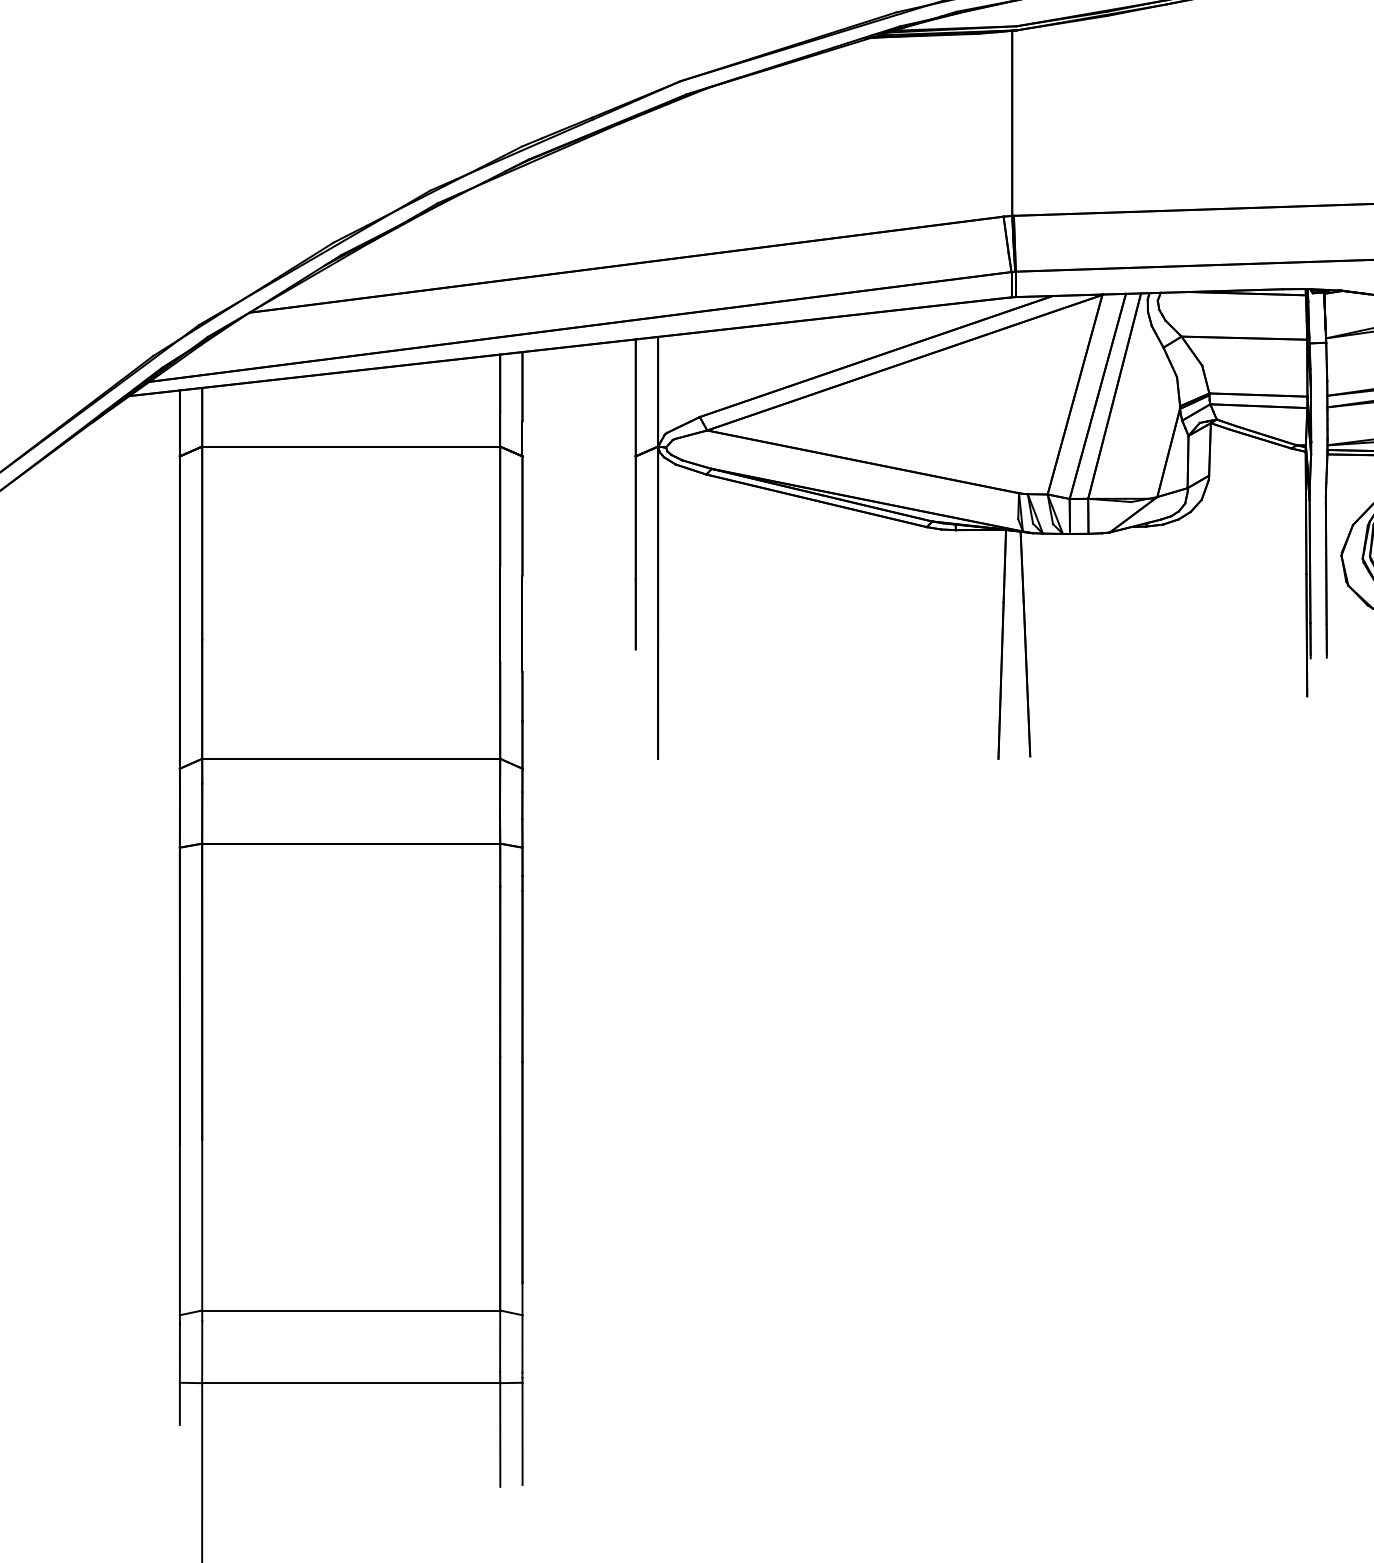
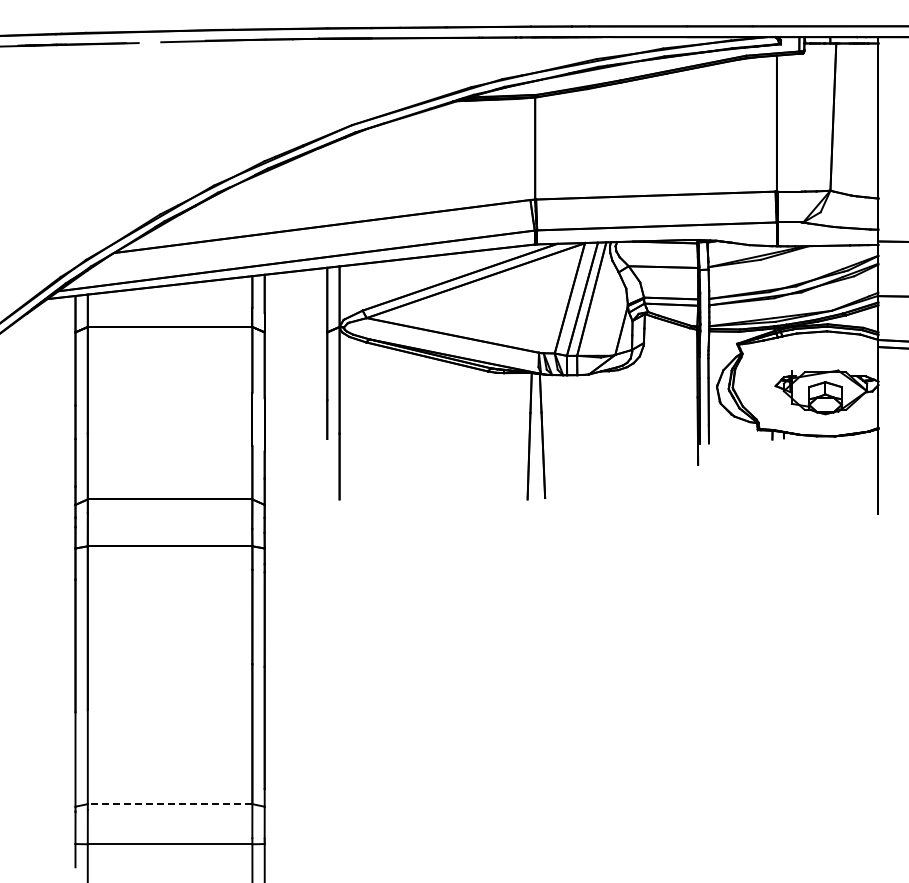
line: (350, 1311) -> (169, 804), solid -> dashed

